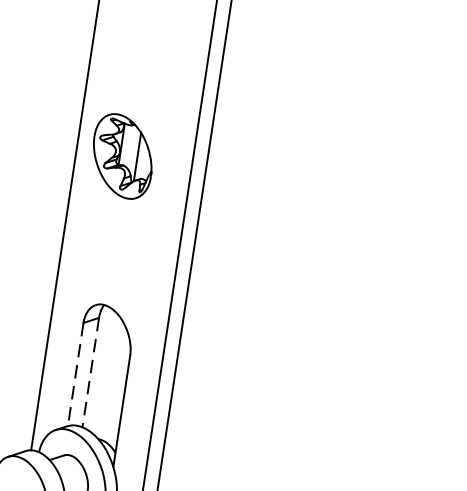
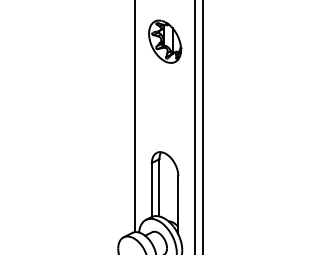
part: (123, 156) -> (165, 41), moved
line: (90, 371) -> (159, 187), dashed -> solid
line: (74, 375) -> (151, 190), dashed -> solid

